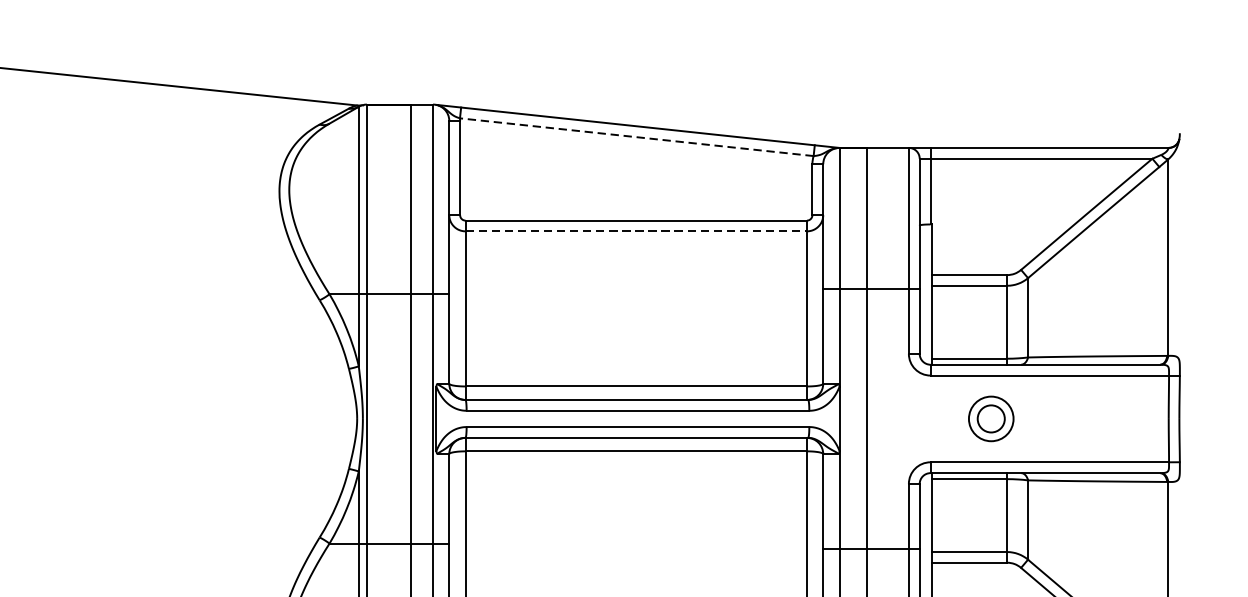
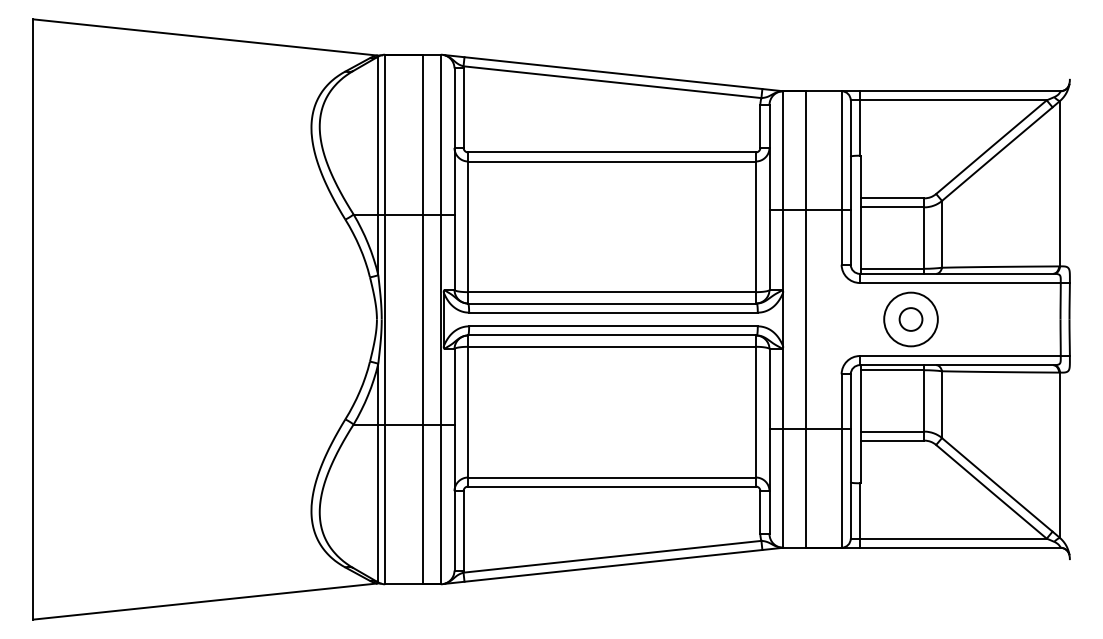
line: (636, 137) -> (612, 82), dashed -> solid
line: (636, 231) -> (612, 161), dashed -> solid
circle: (990, 418) -> (910, 319), size x1.43

